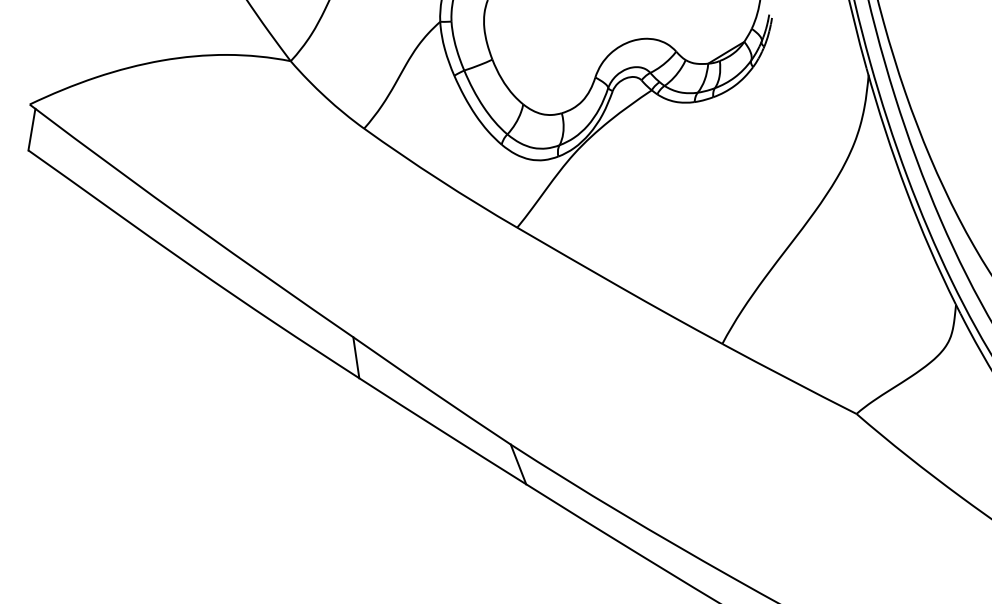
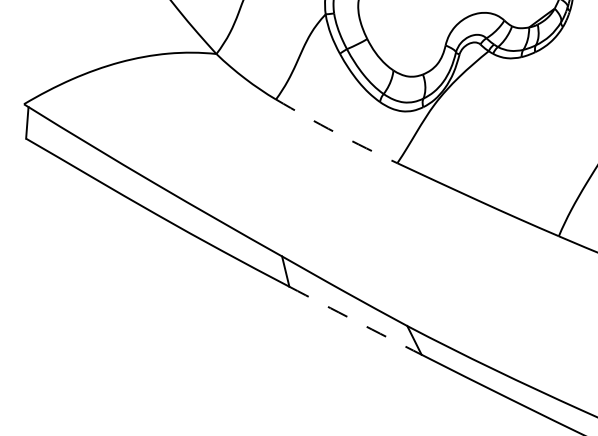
arc: (439, 179) -> (335, 132), solid -> dashed
arc: (442, 431) -> (355, 320), solid -> dashed

